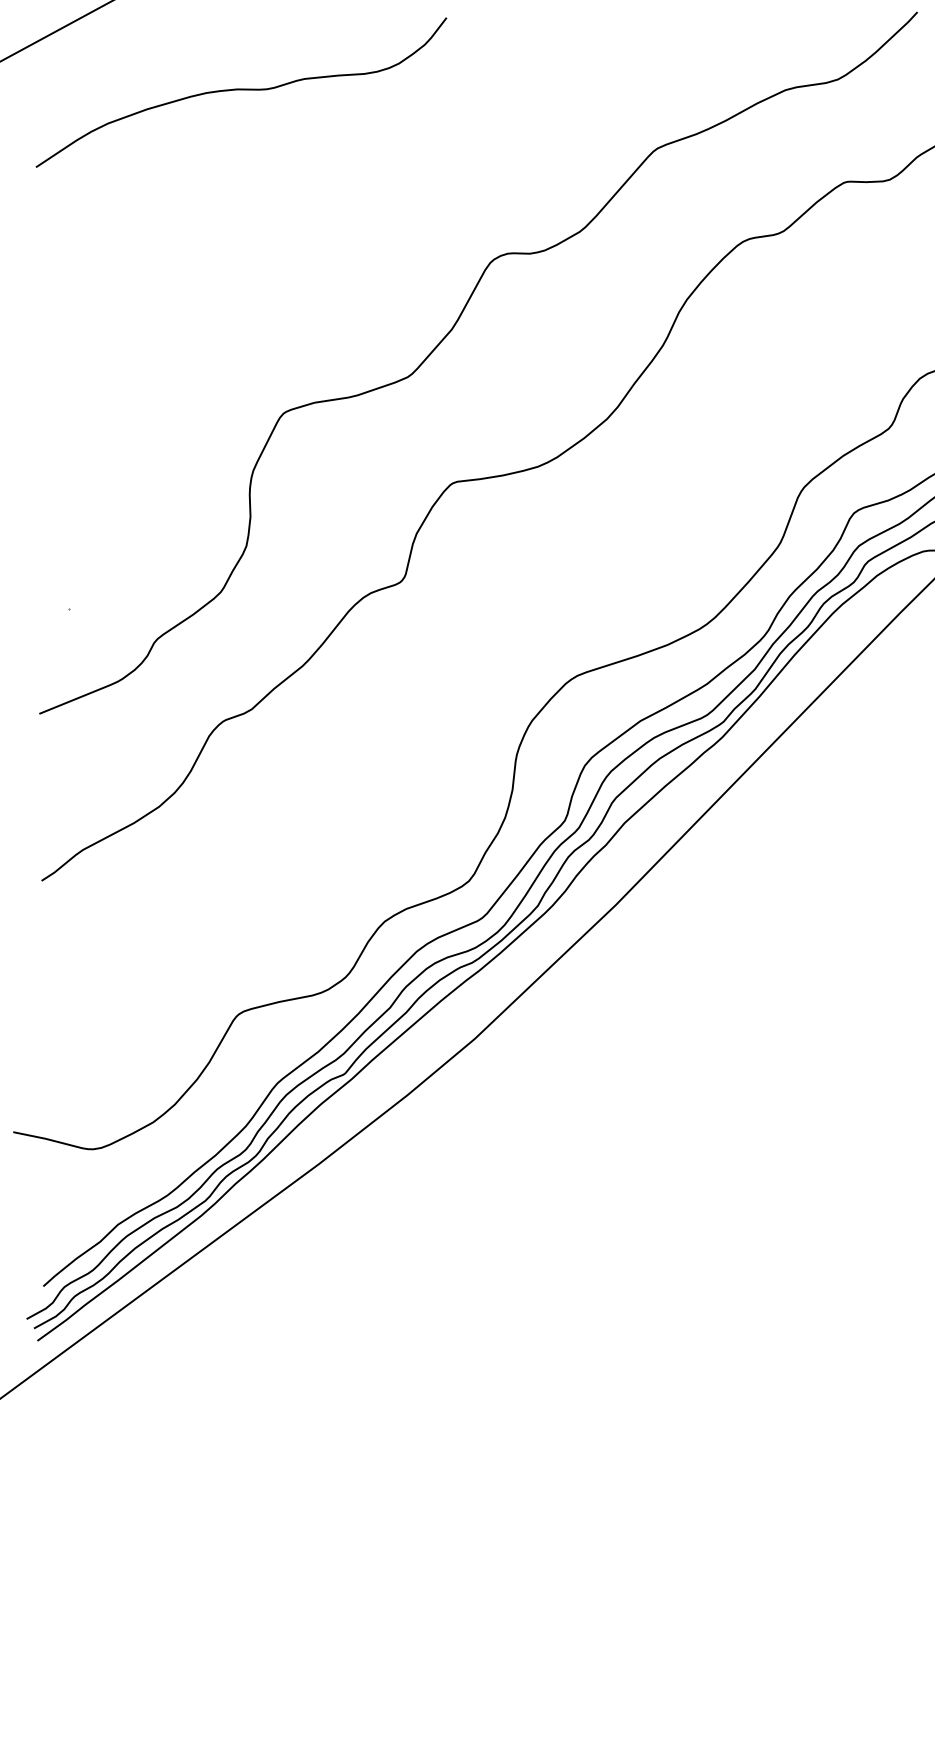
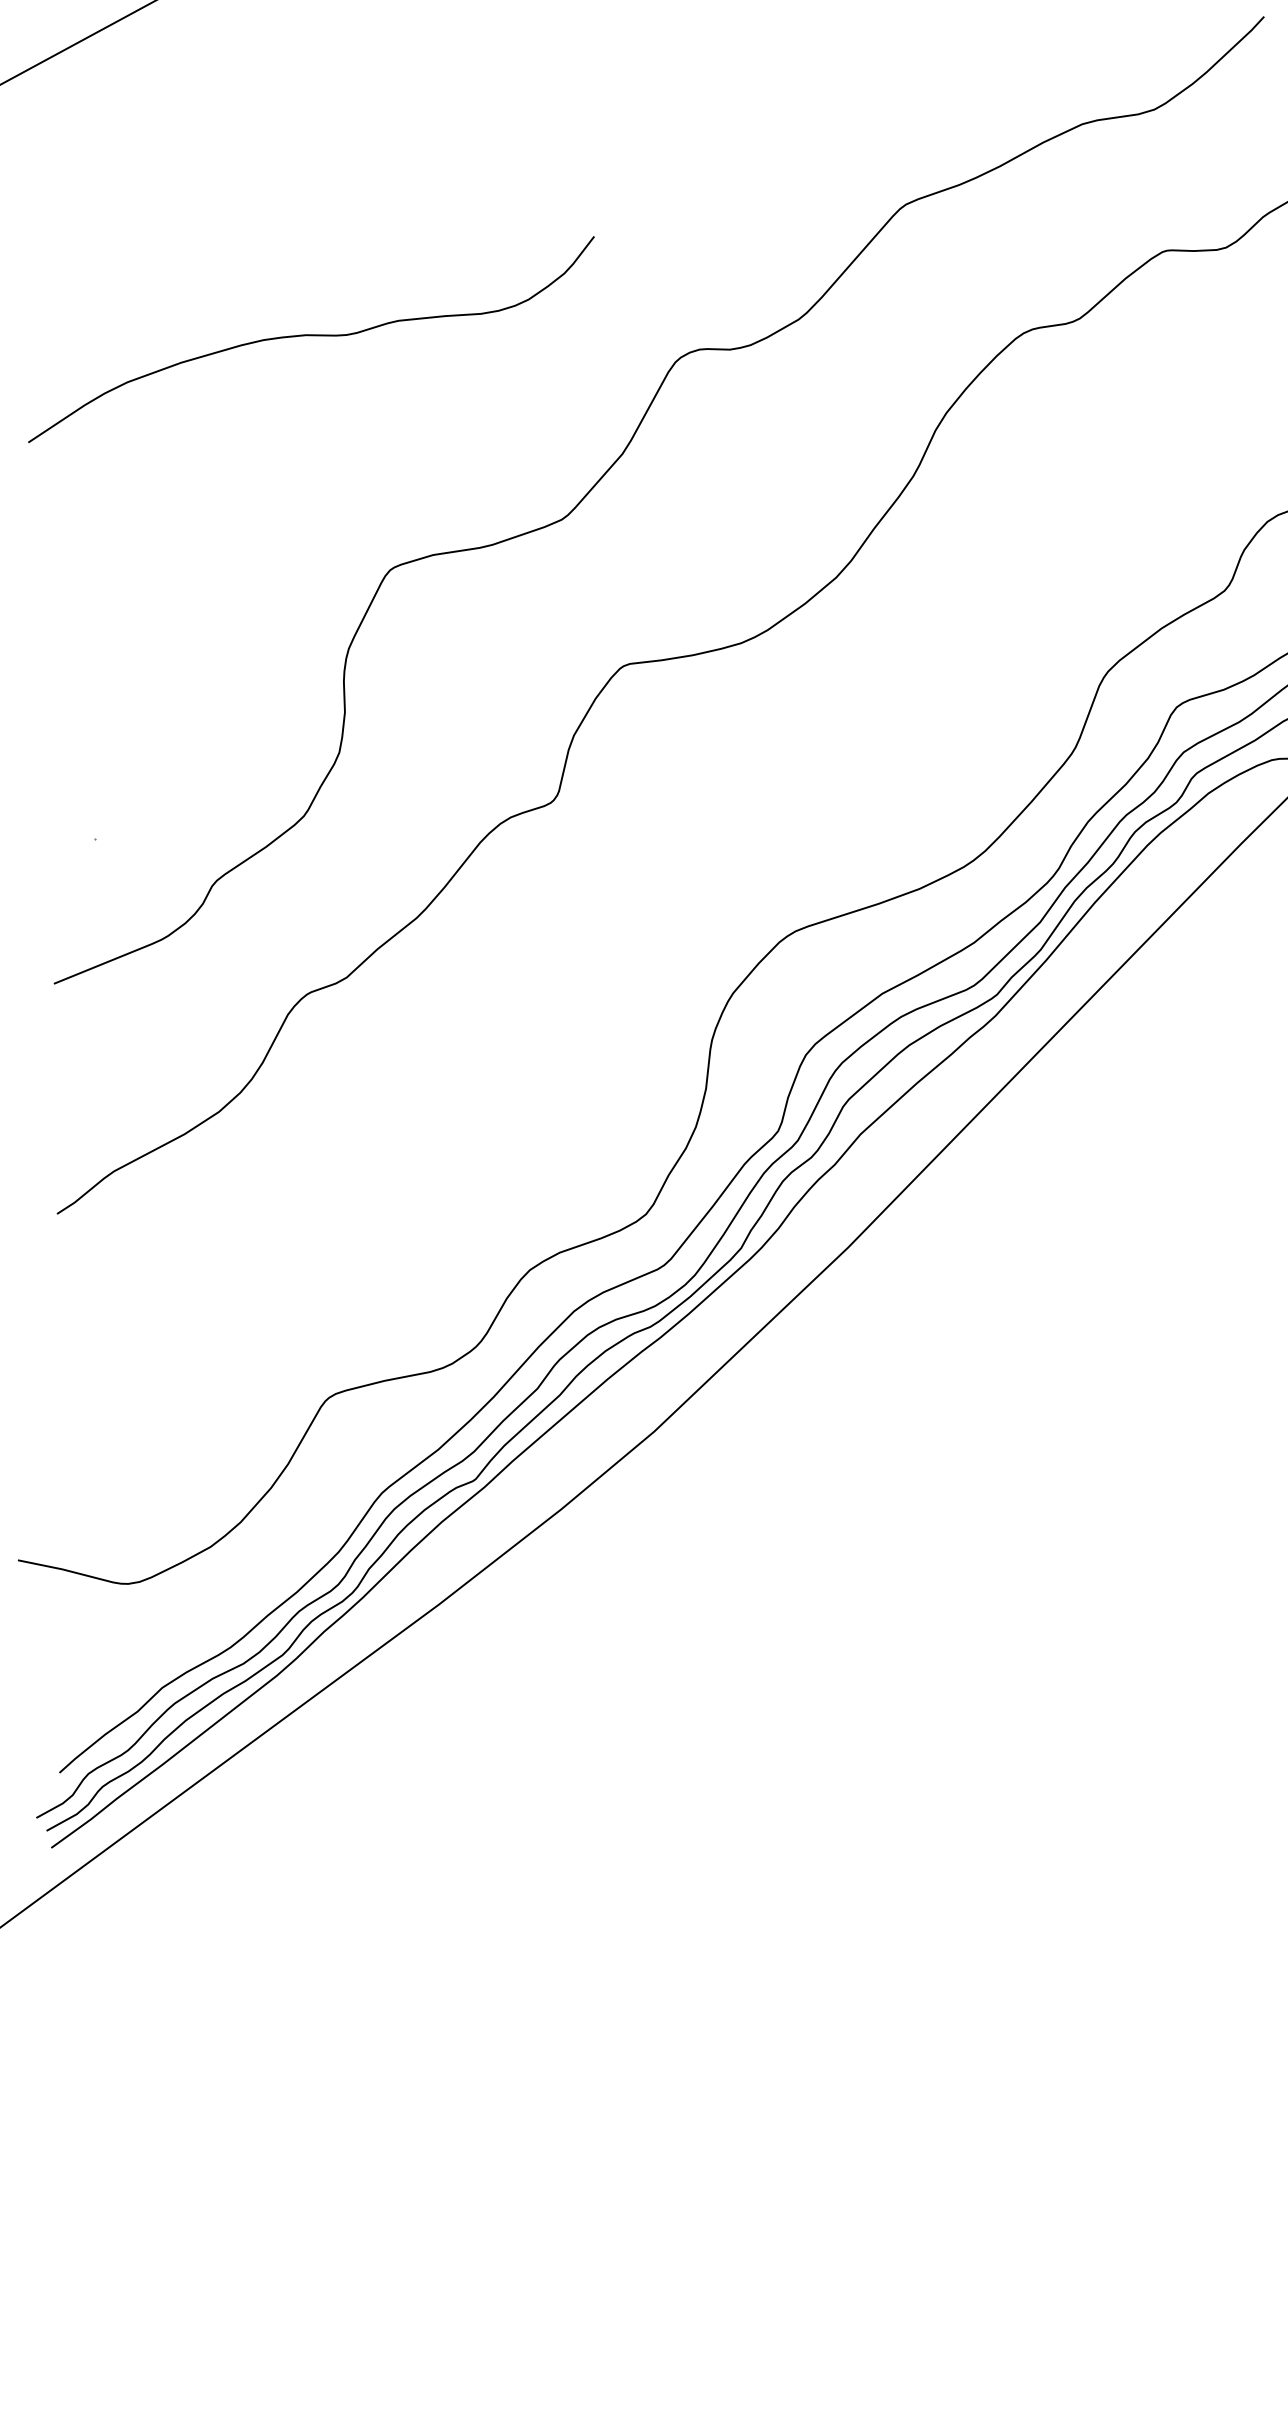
curve: (241, 90) -> (311, 336), moved

